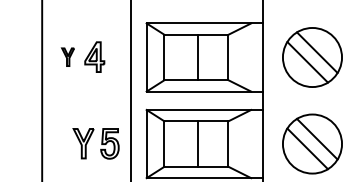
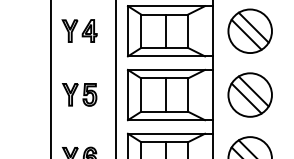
part: (67, 56) -> (69, 30), size x1.67
part: (95, 143) -> (79, 94), moved

